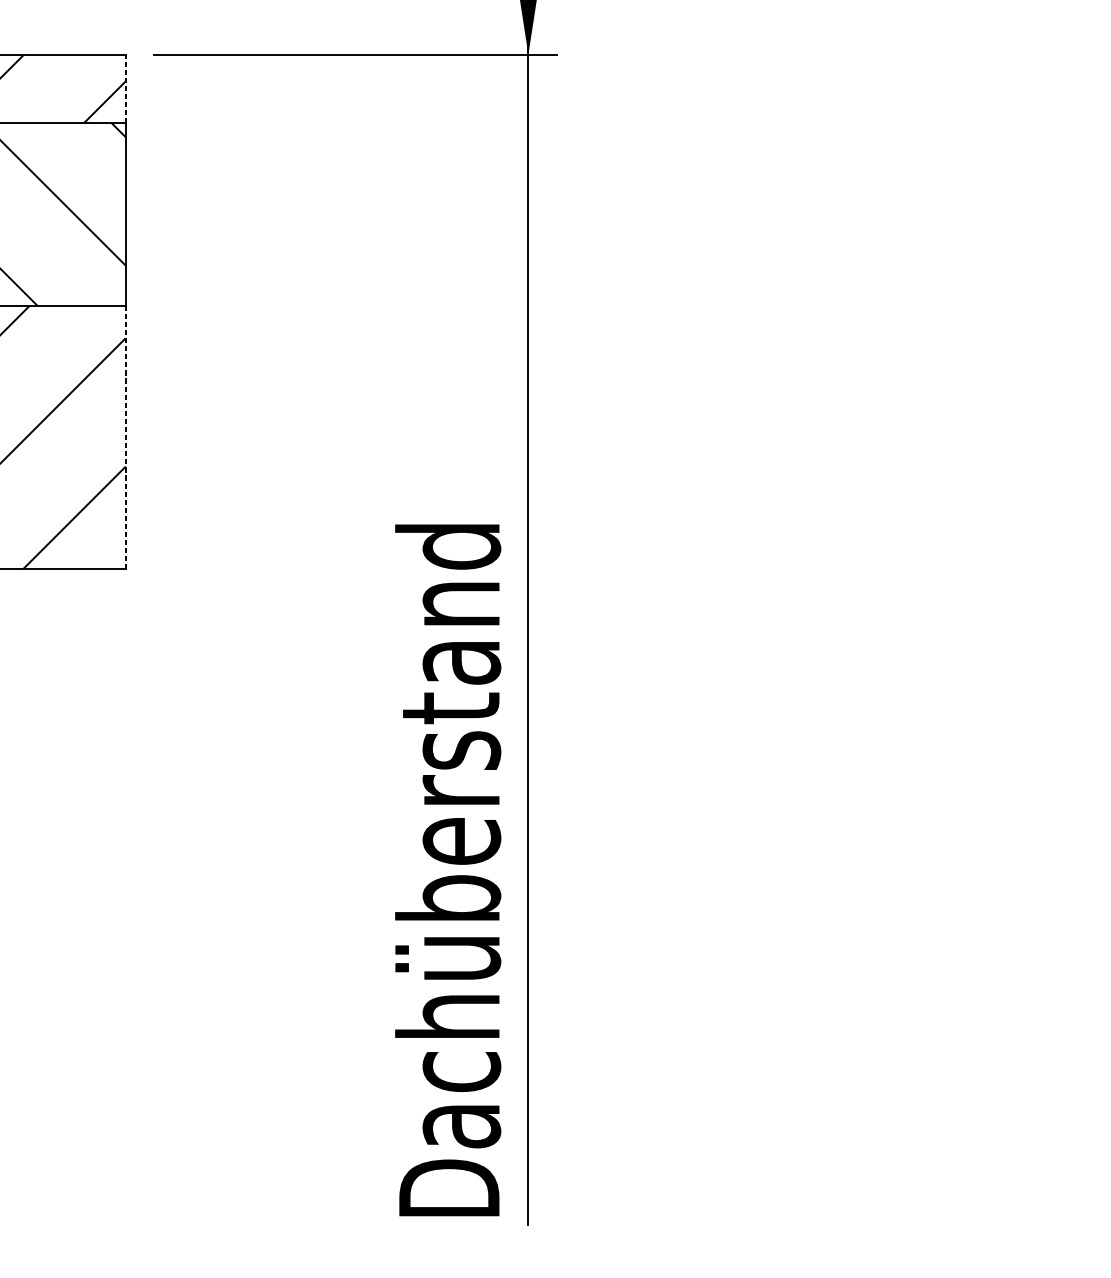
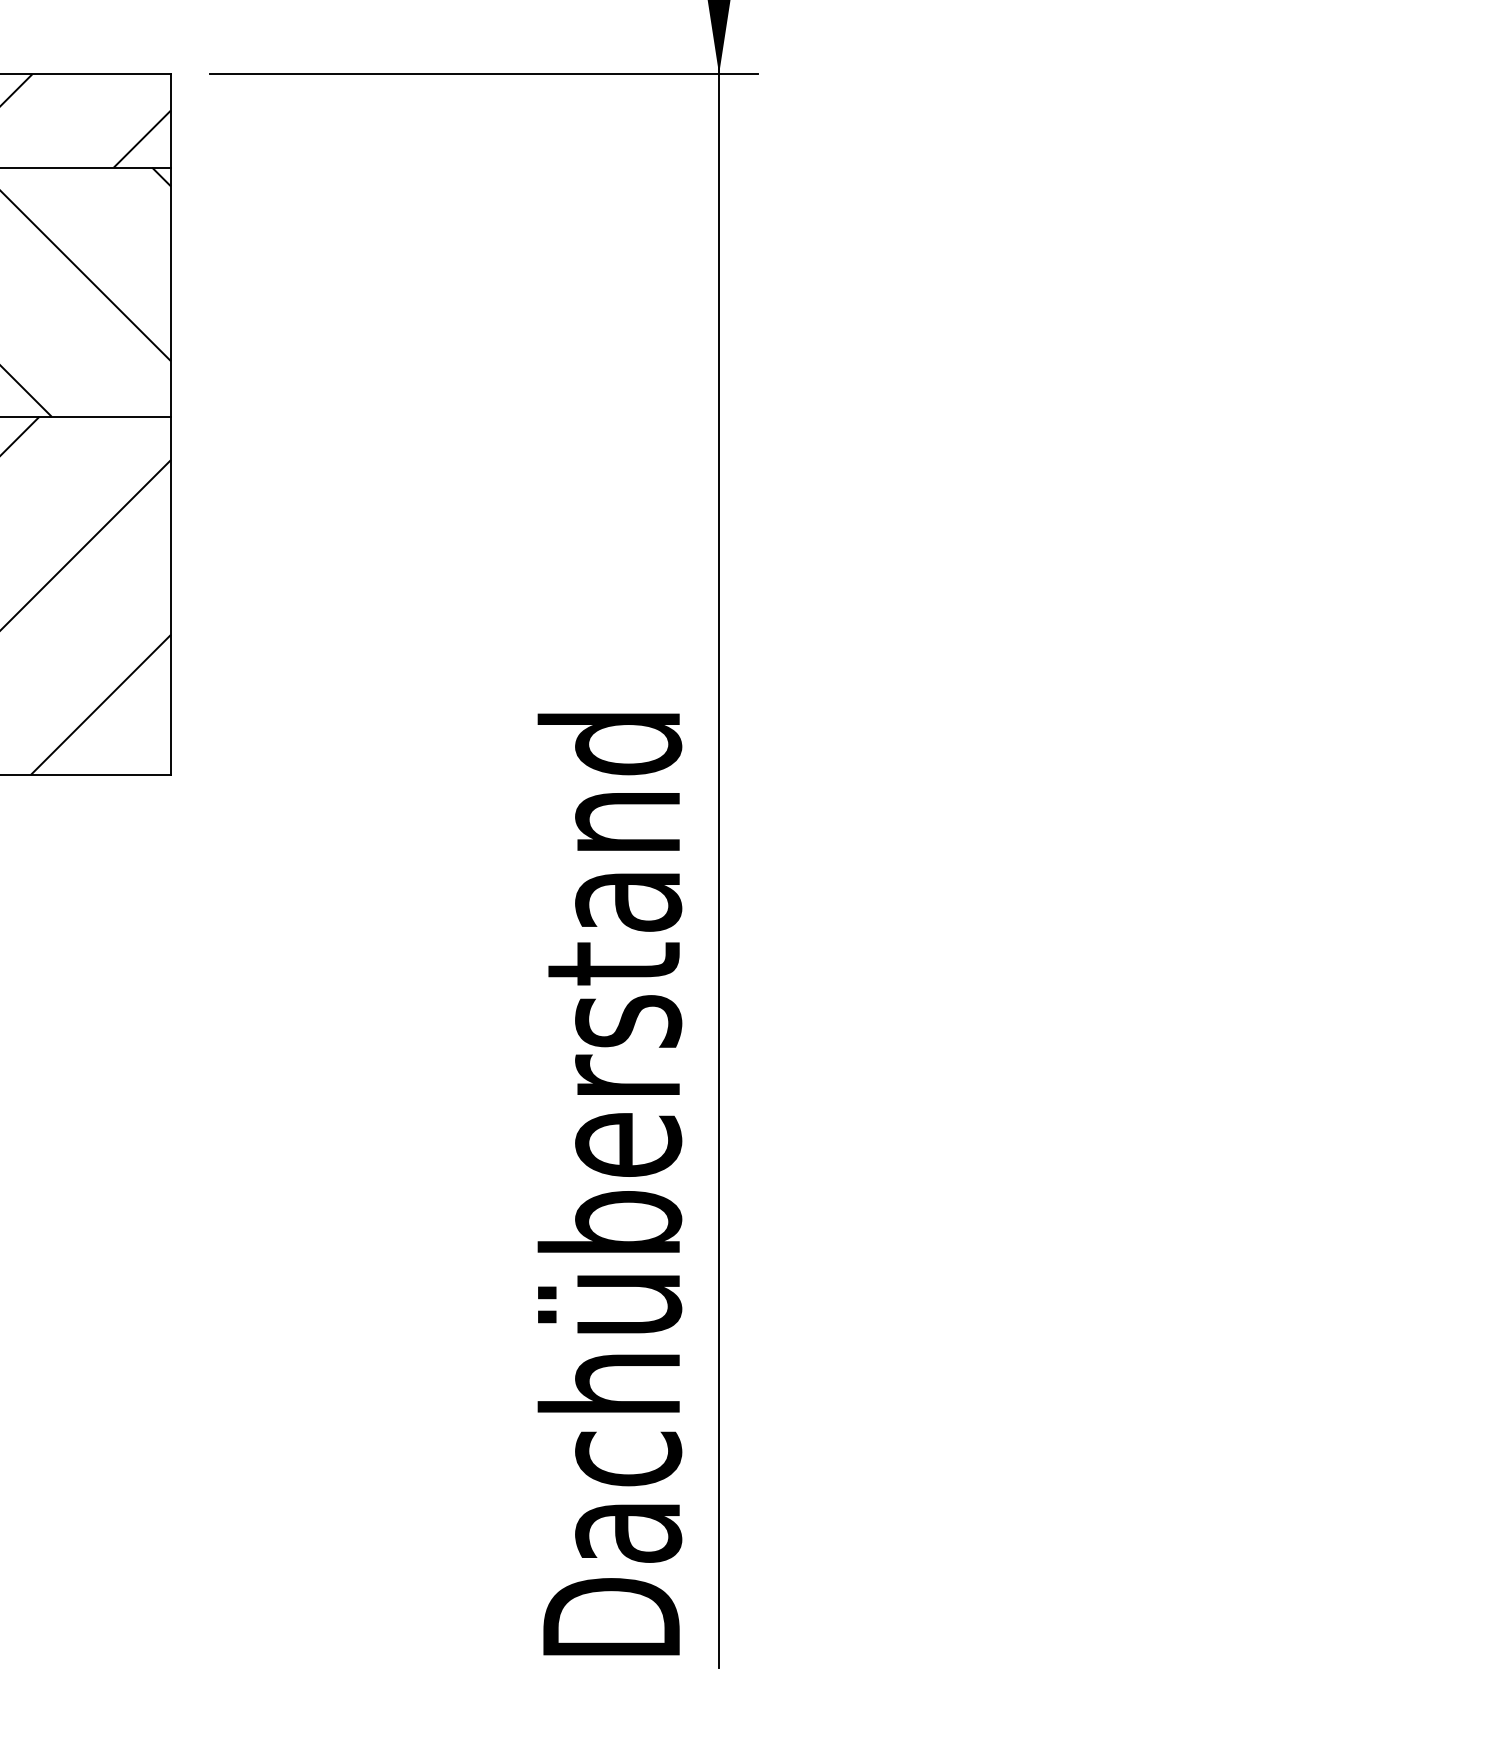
line: (125, 88) -> (170, 120), dashed -> solid
line: (125, 437) -> (170, 595), dashed -> solid

